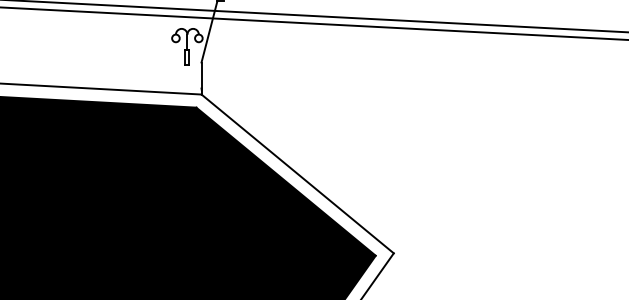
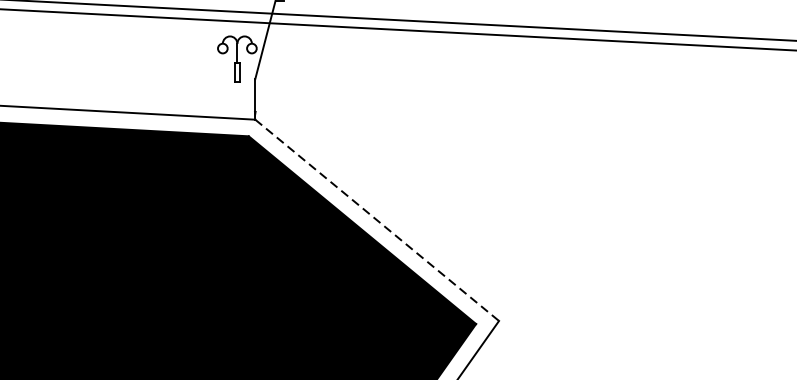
line: (297, 173) -> (376, 219), solid -> dashed

